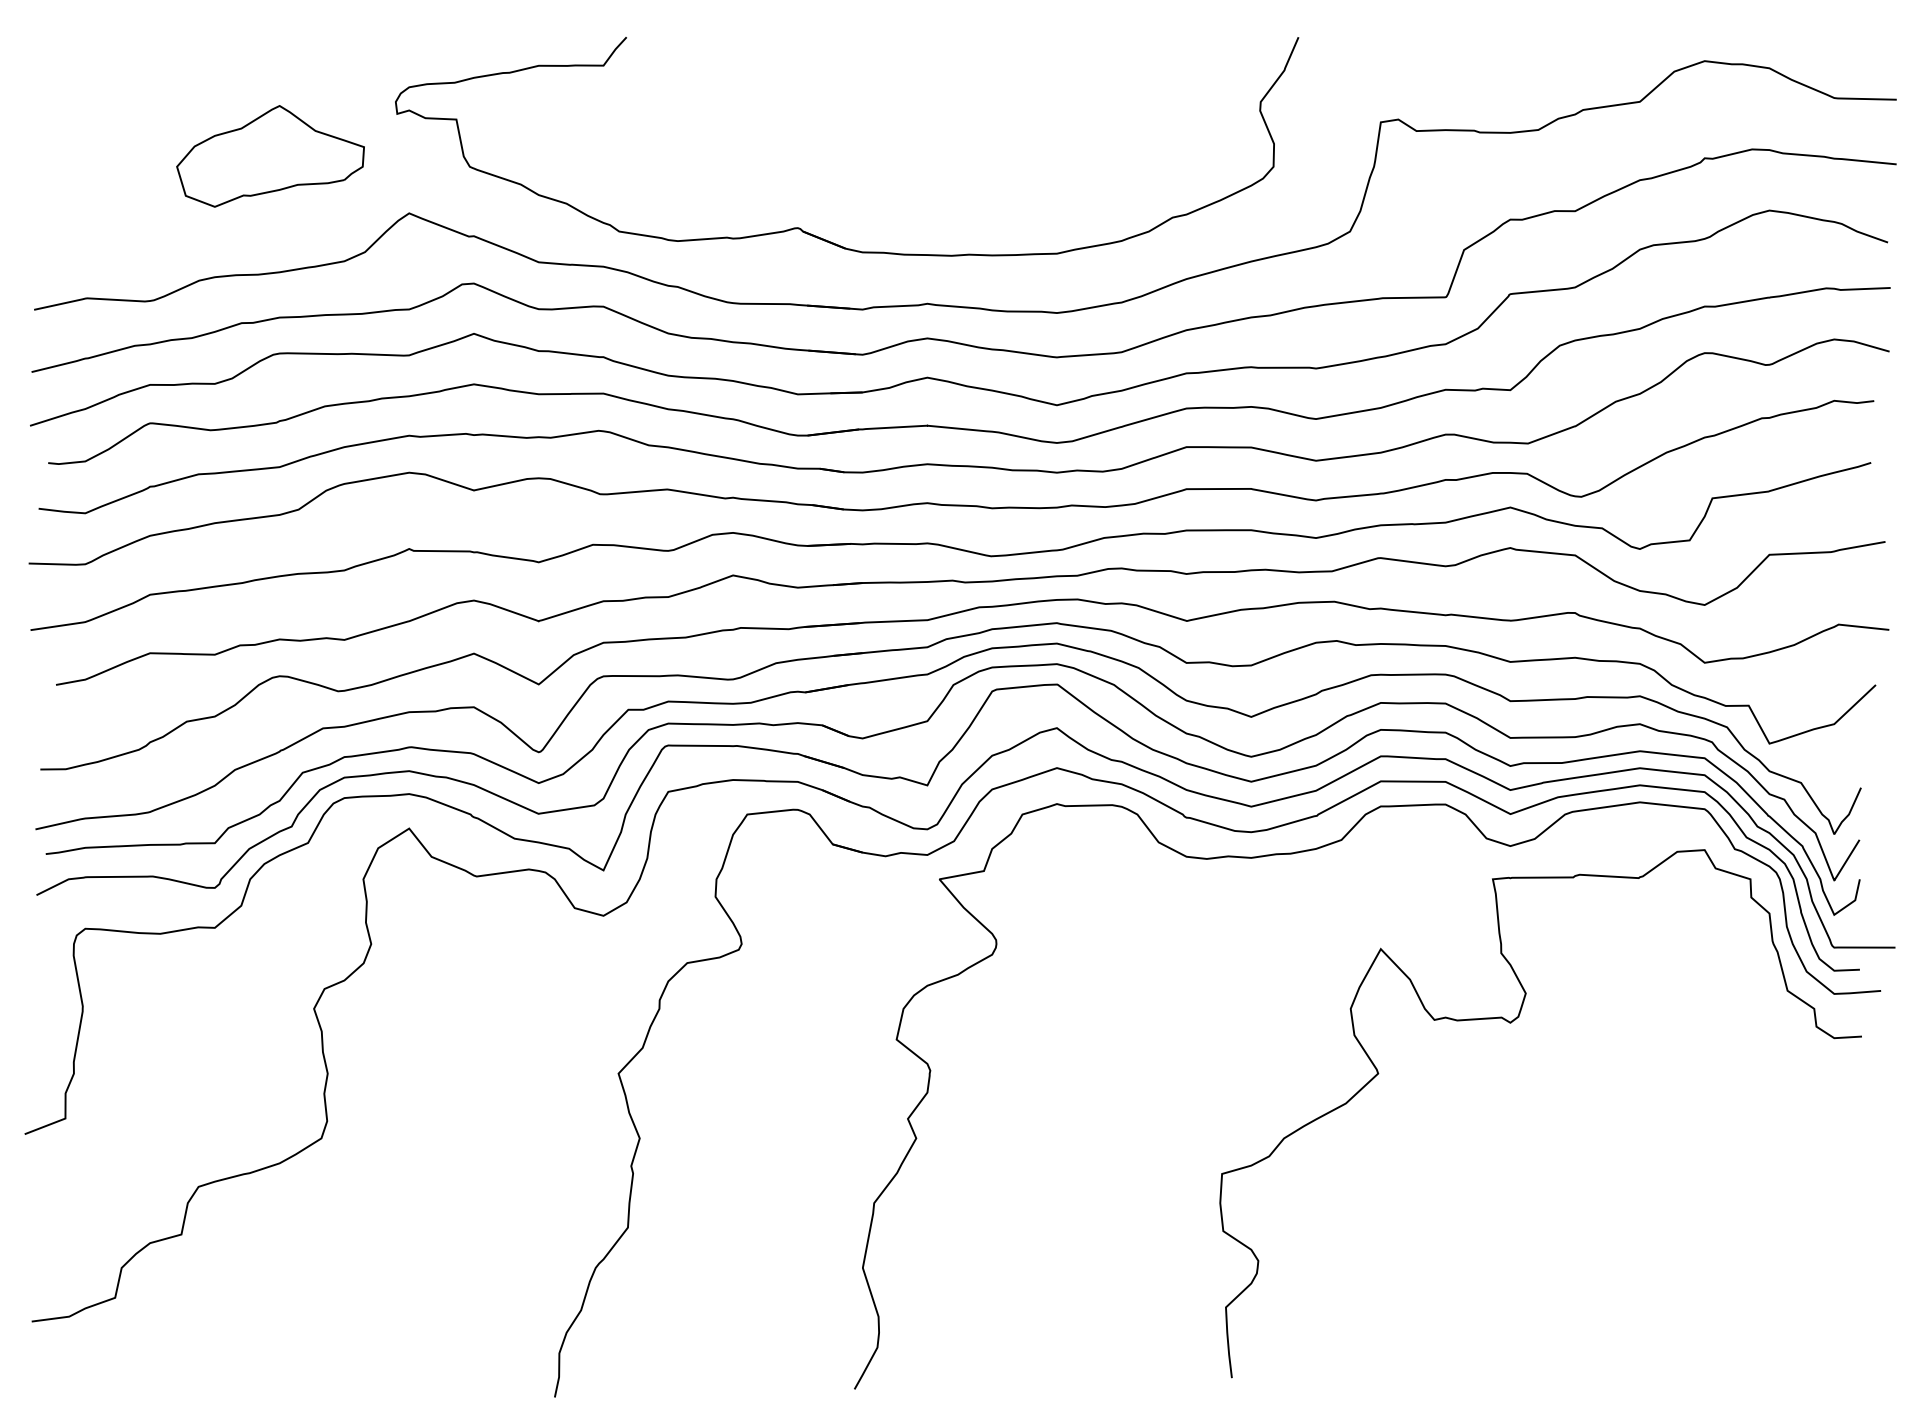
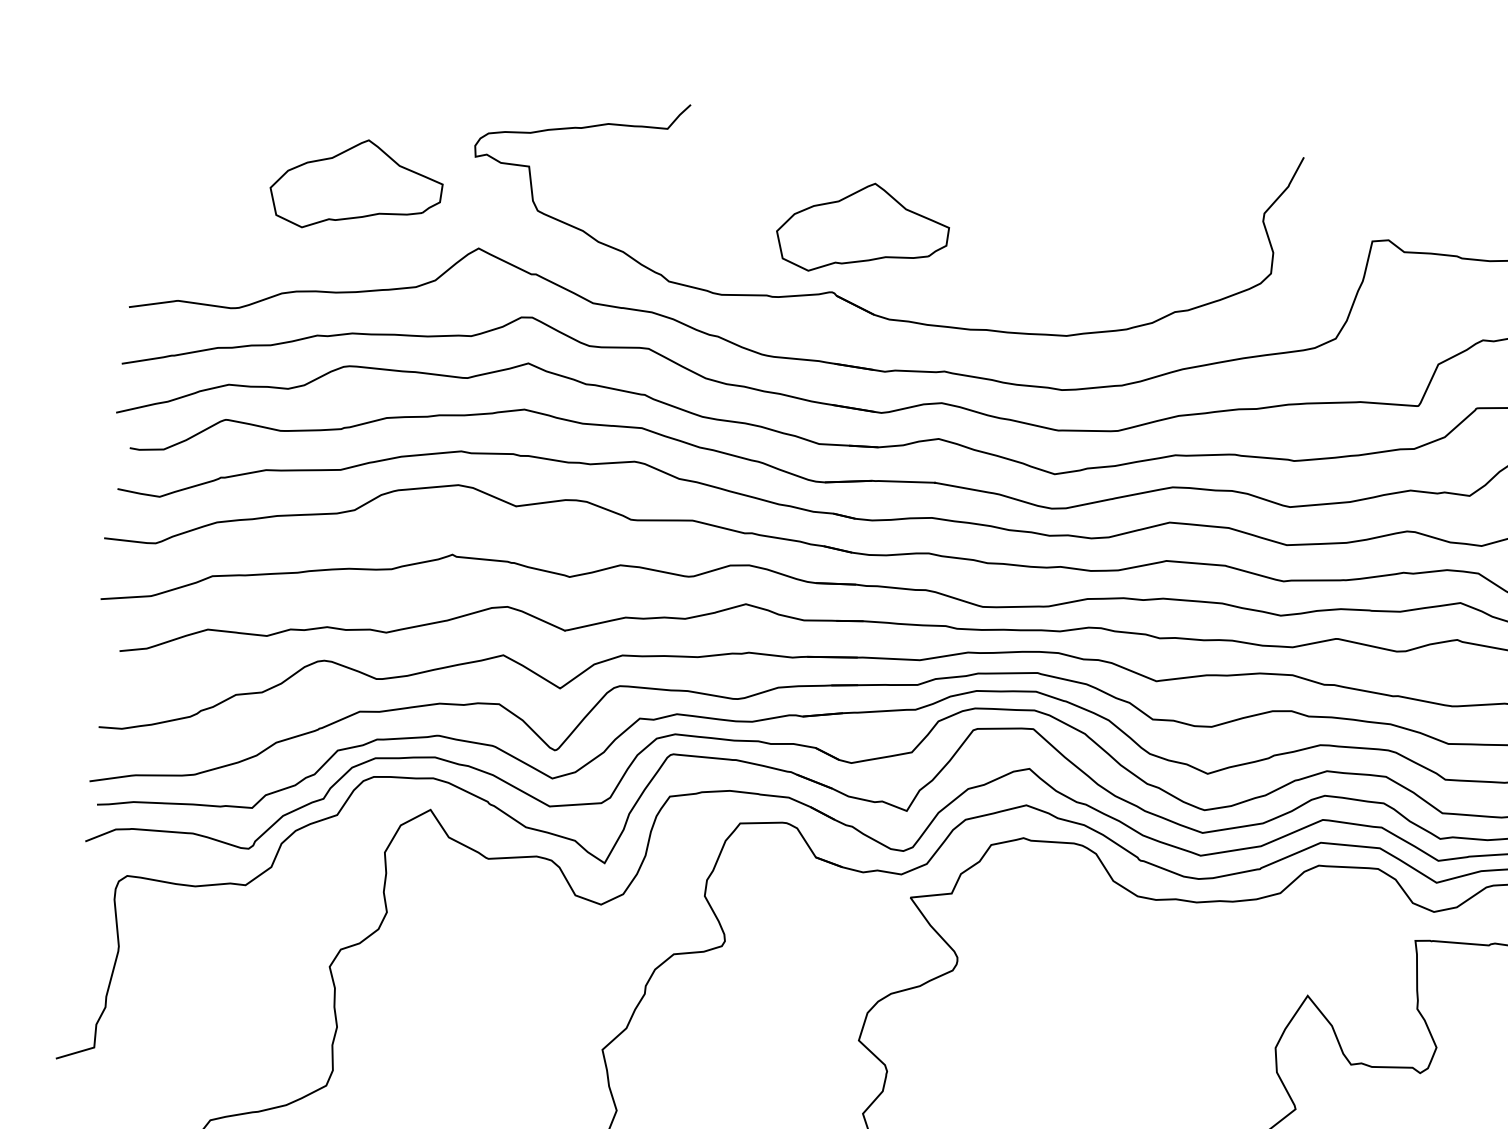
part: (825, 156) -> (863, 229), added

